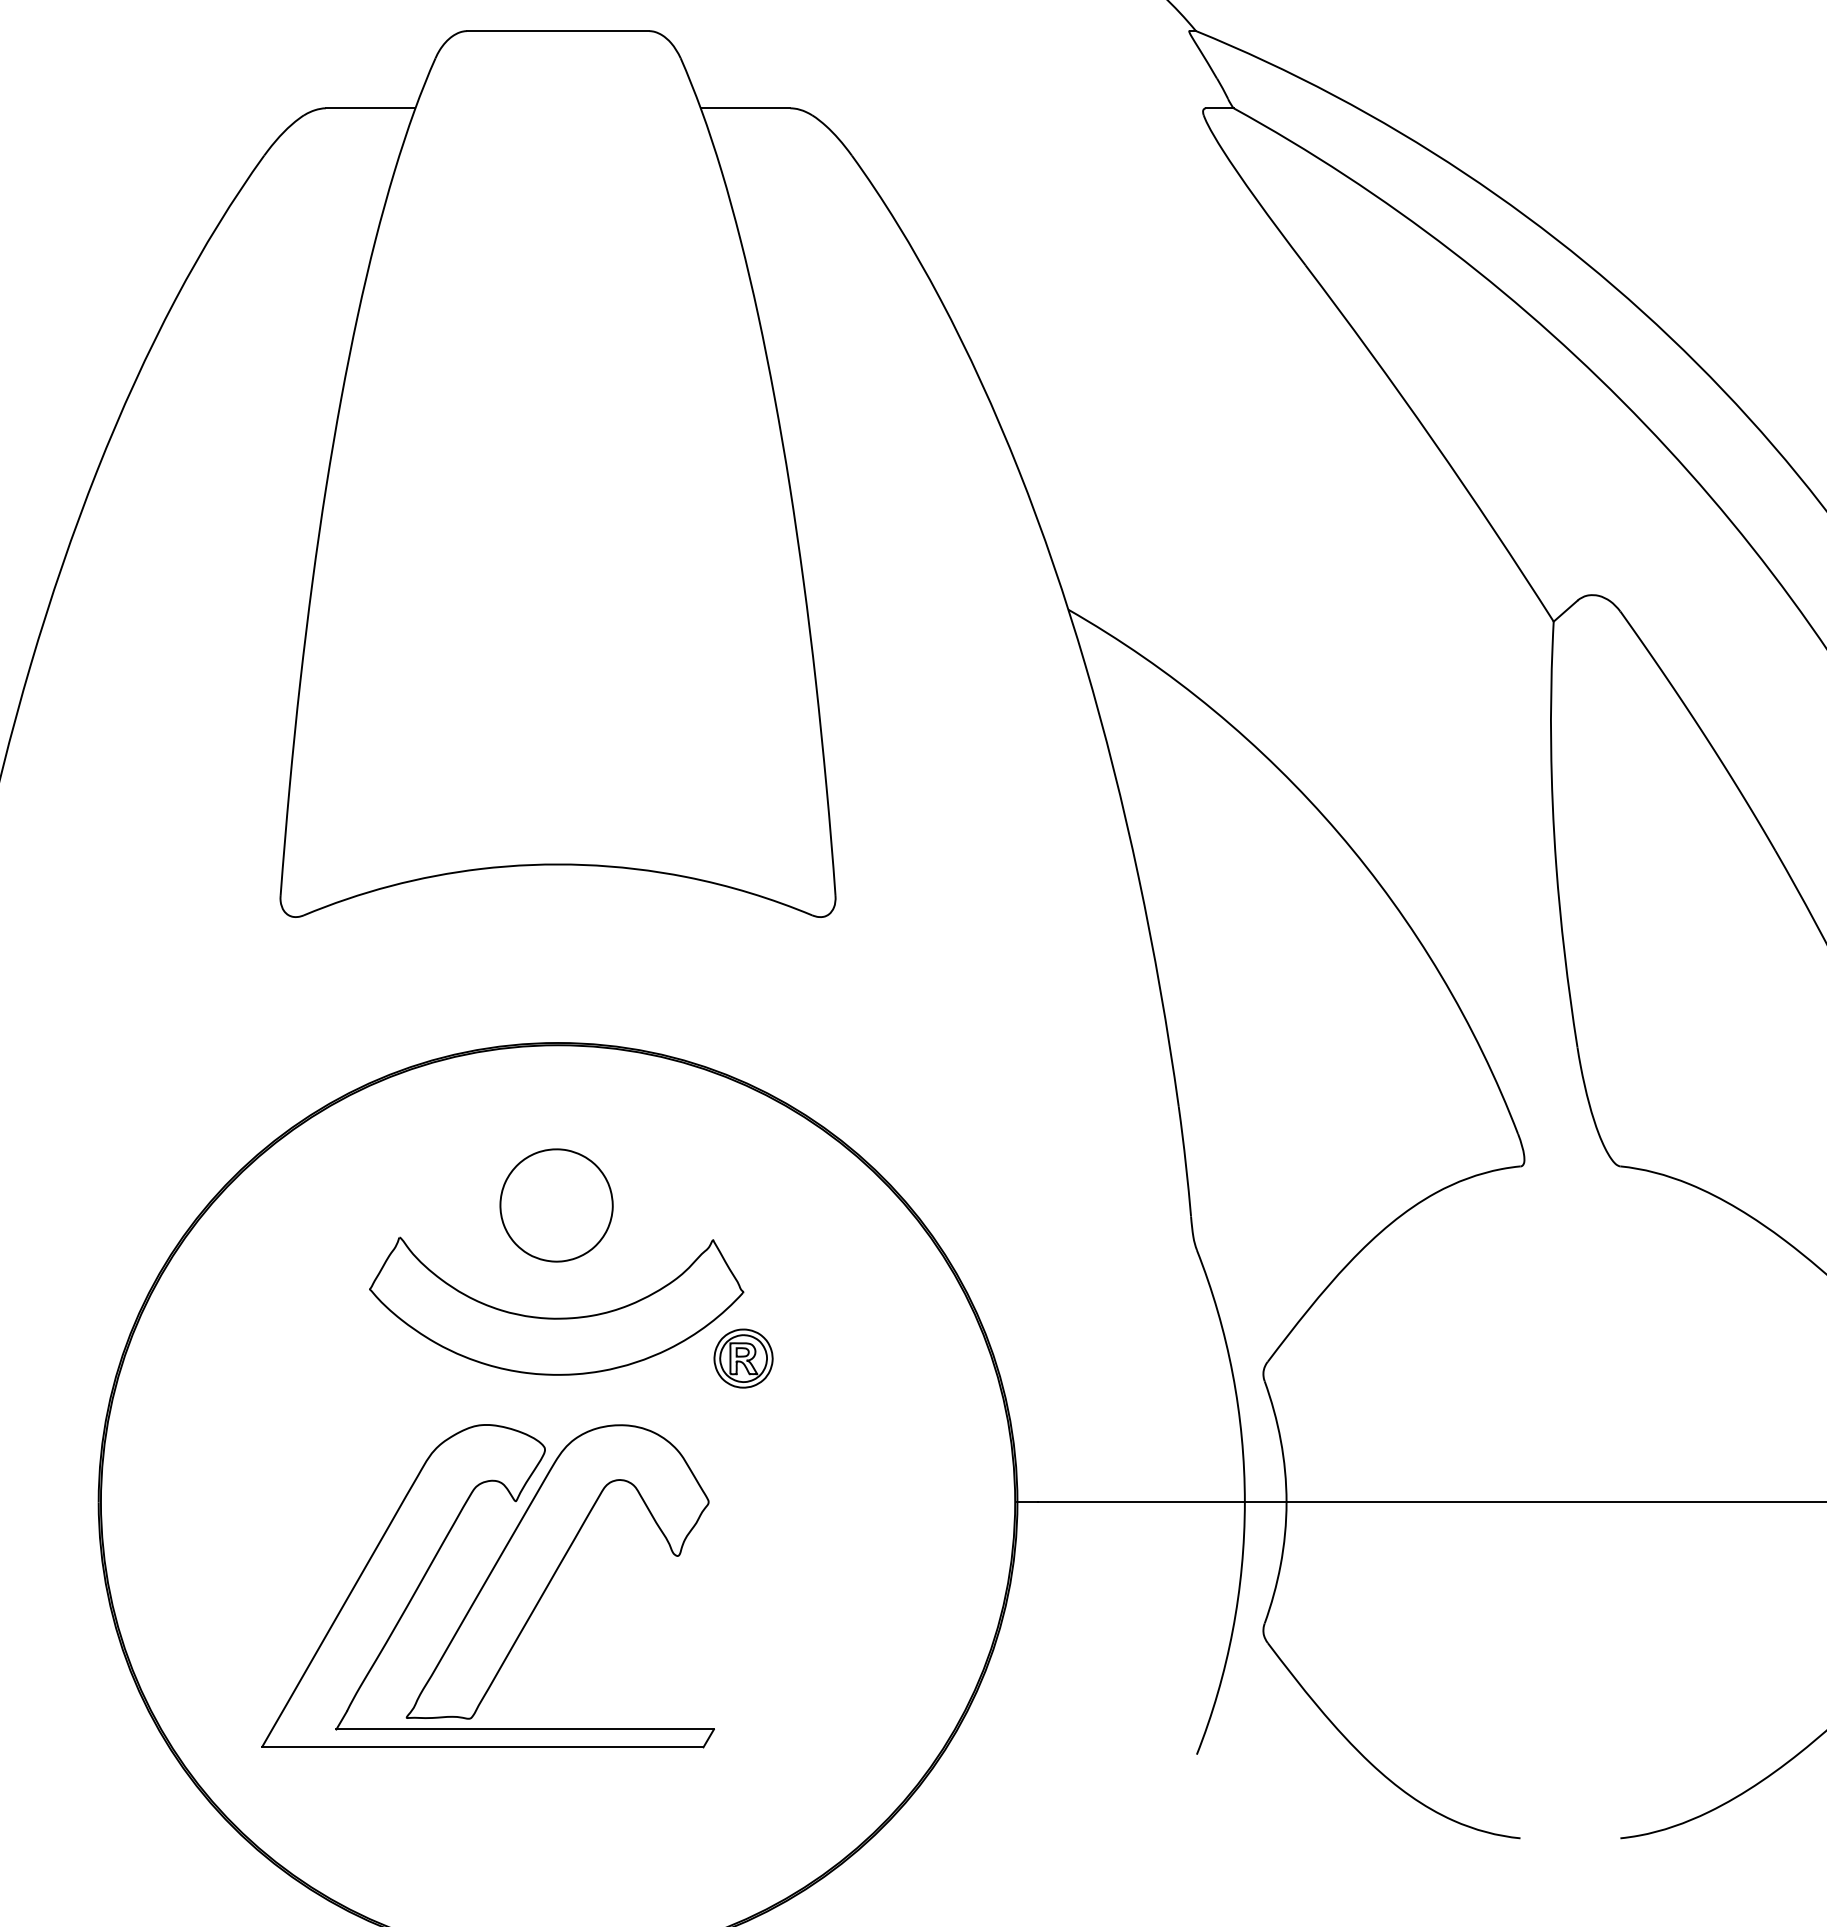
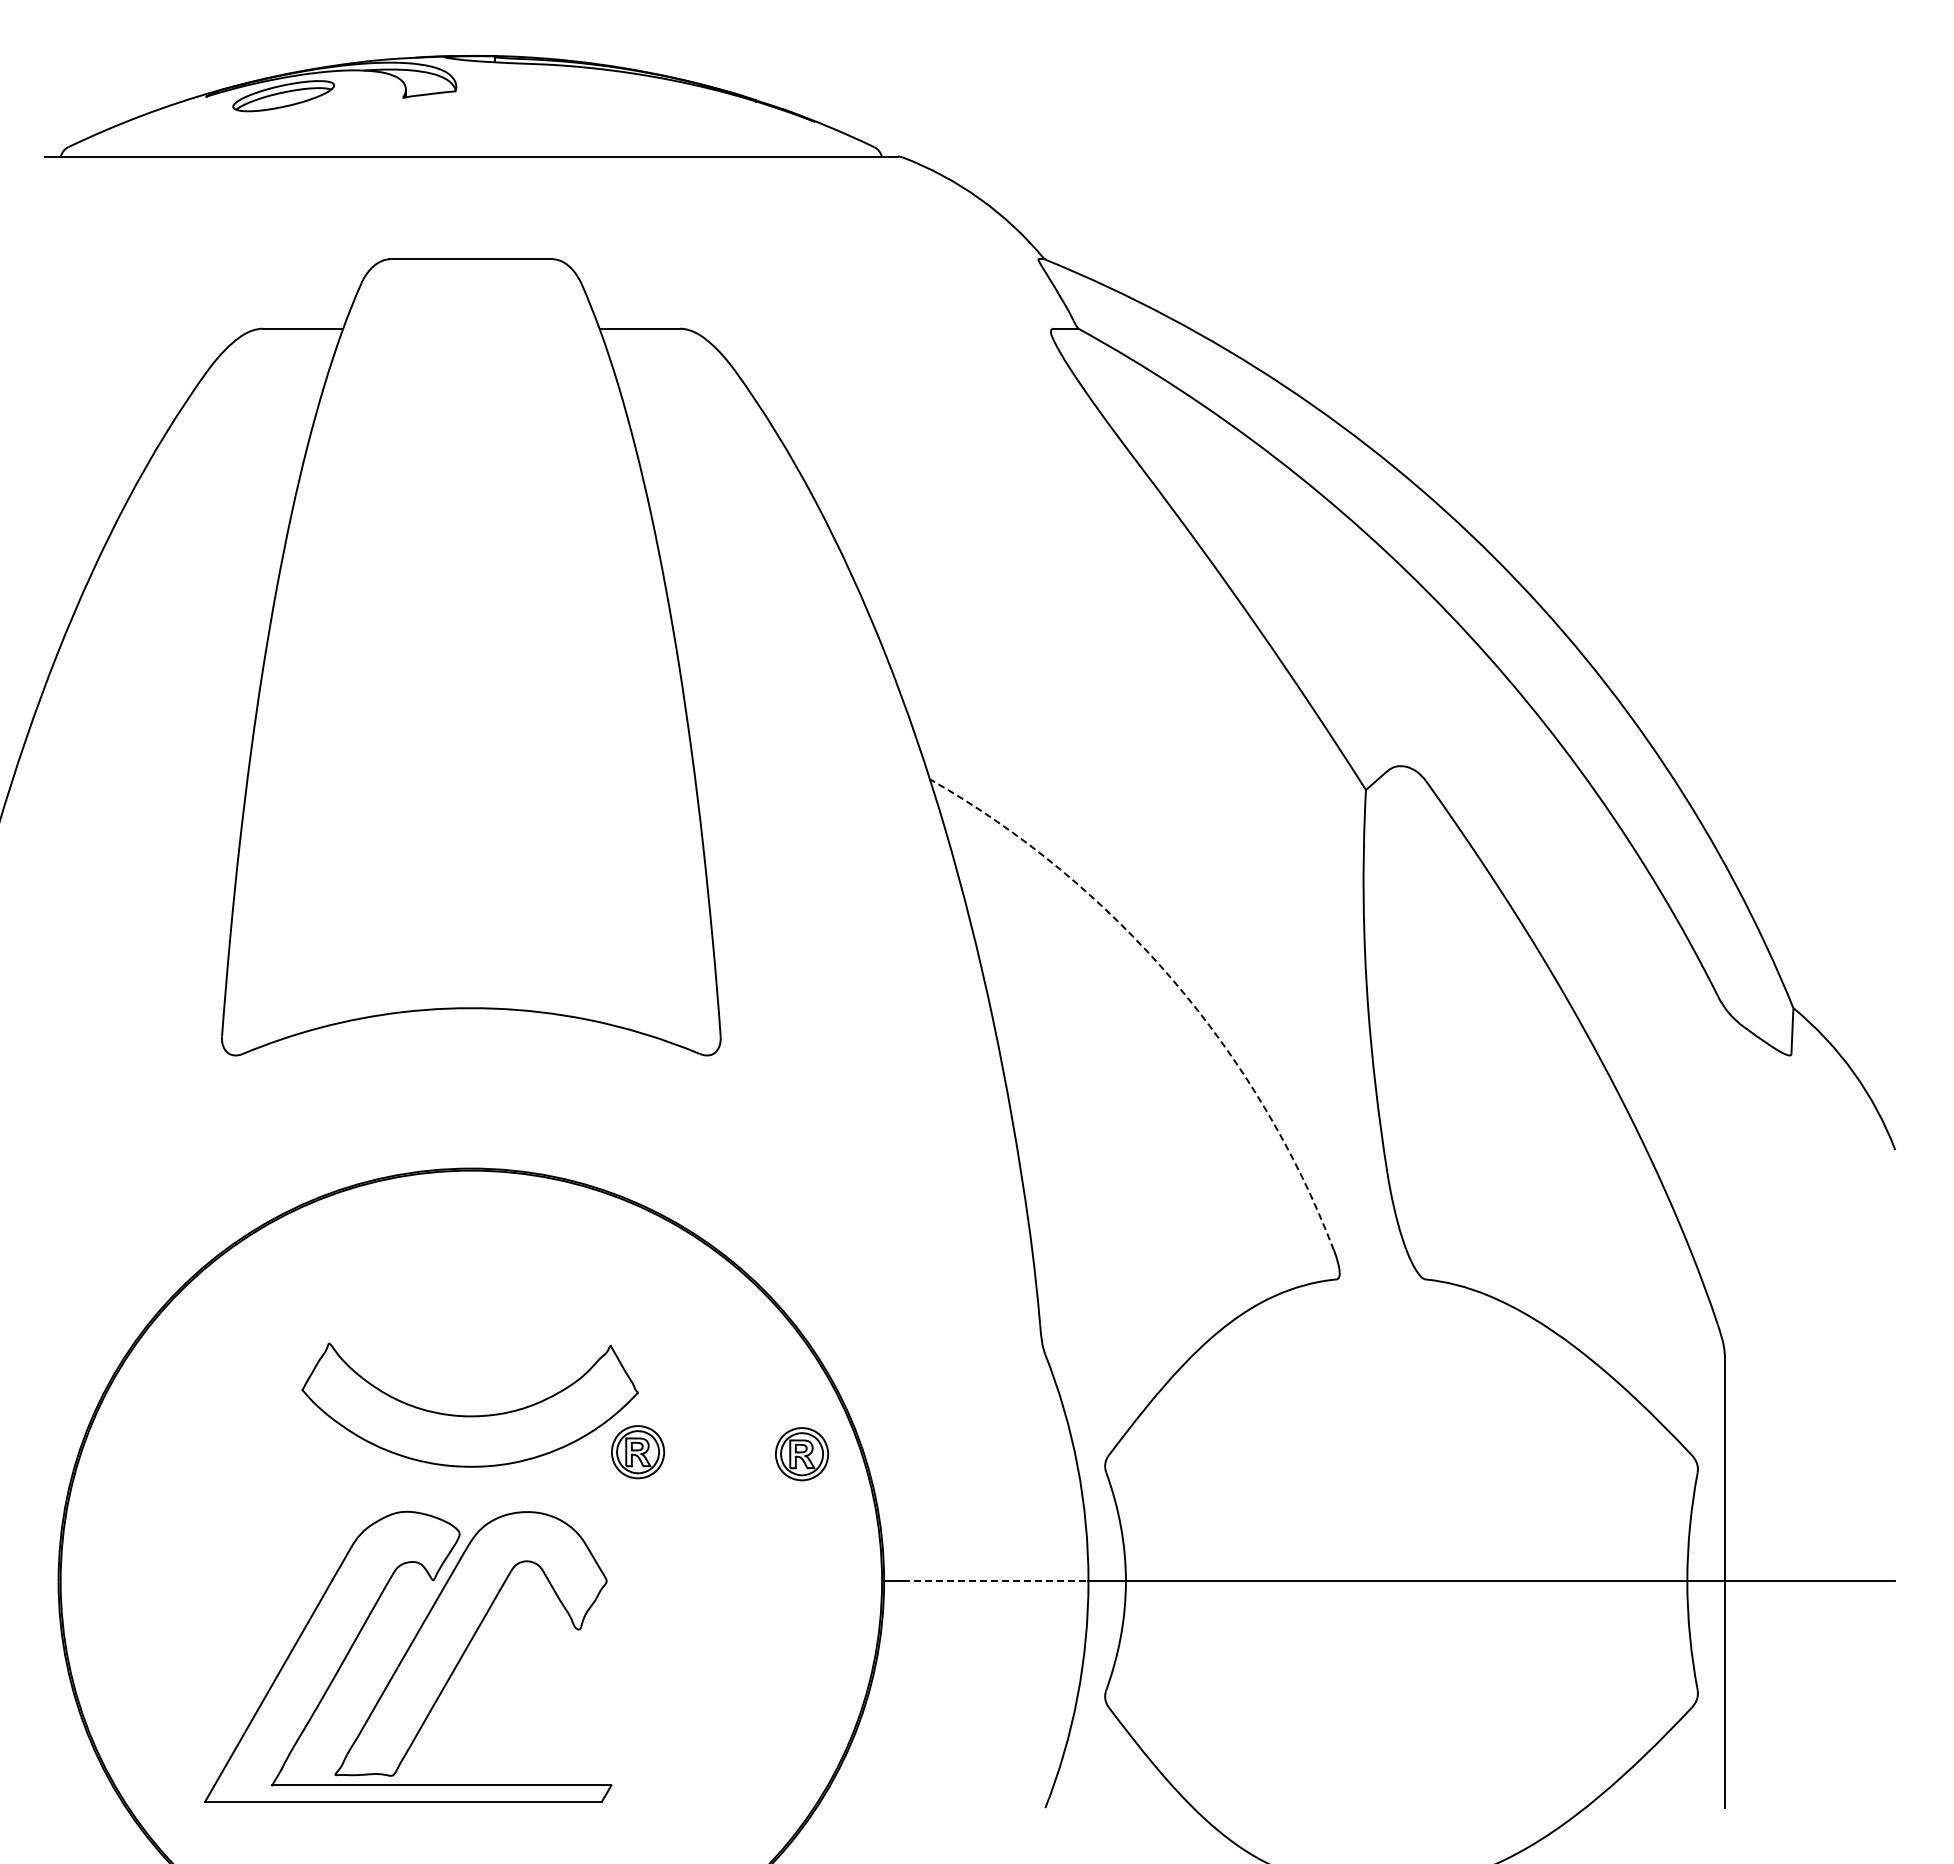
arc: (1338, 832) -> (1172, 979), solid -> dashed
part: (556, 1205) -> (469, 1314), removed
part: (926, 1361) -> (802, 1454), added
line: (1141, 1502) -> (995, 1581), solid -> dashed

